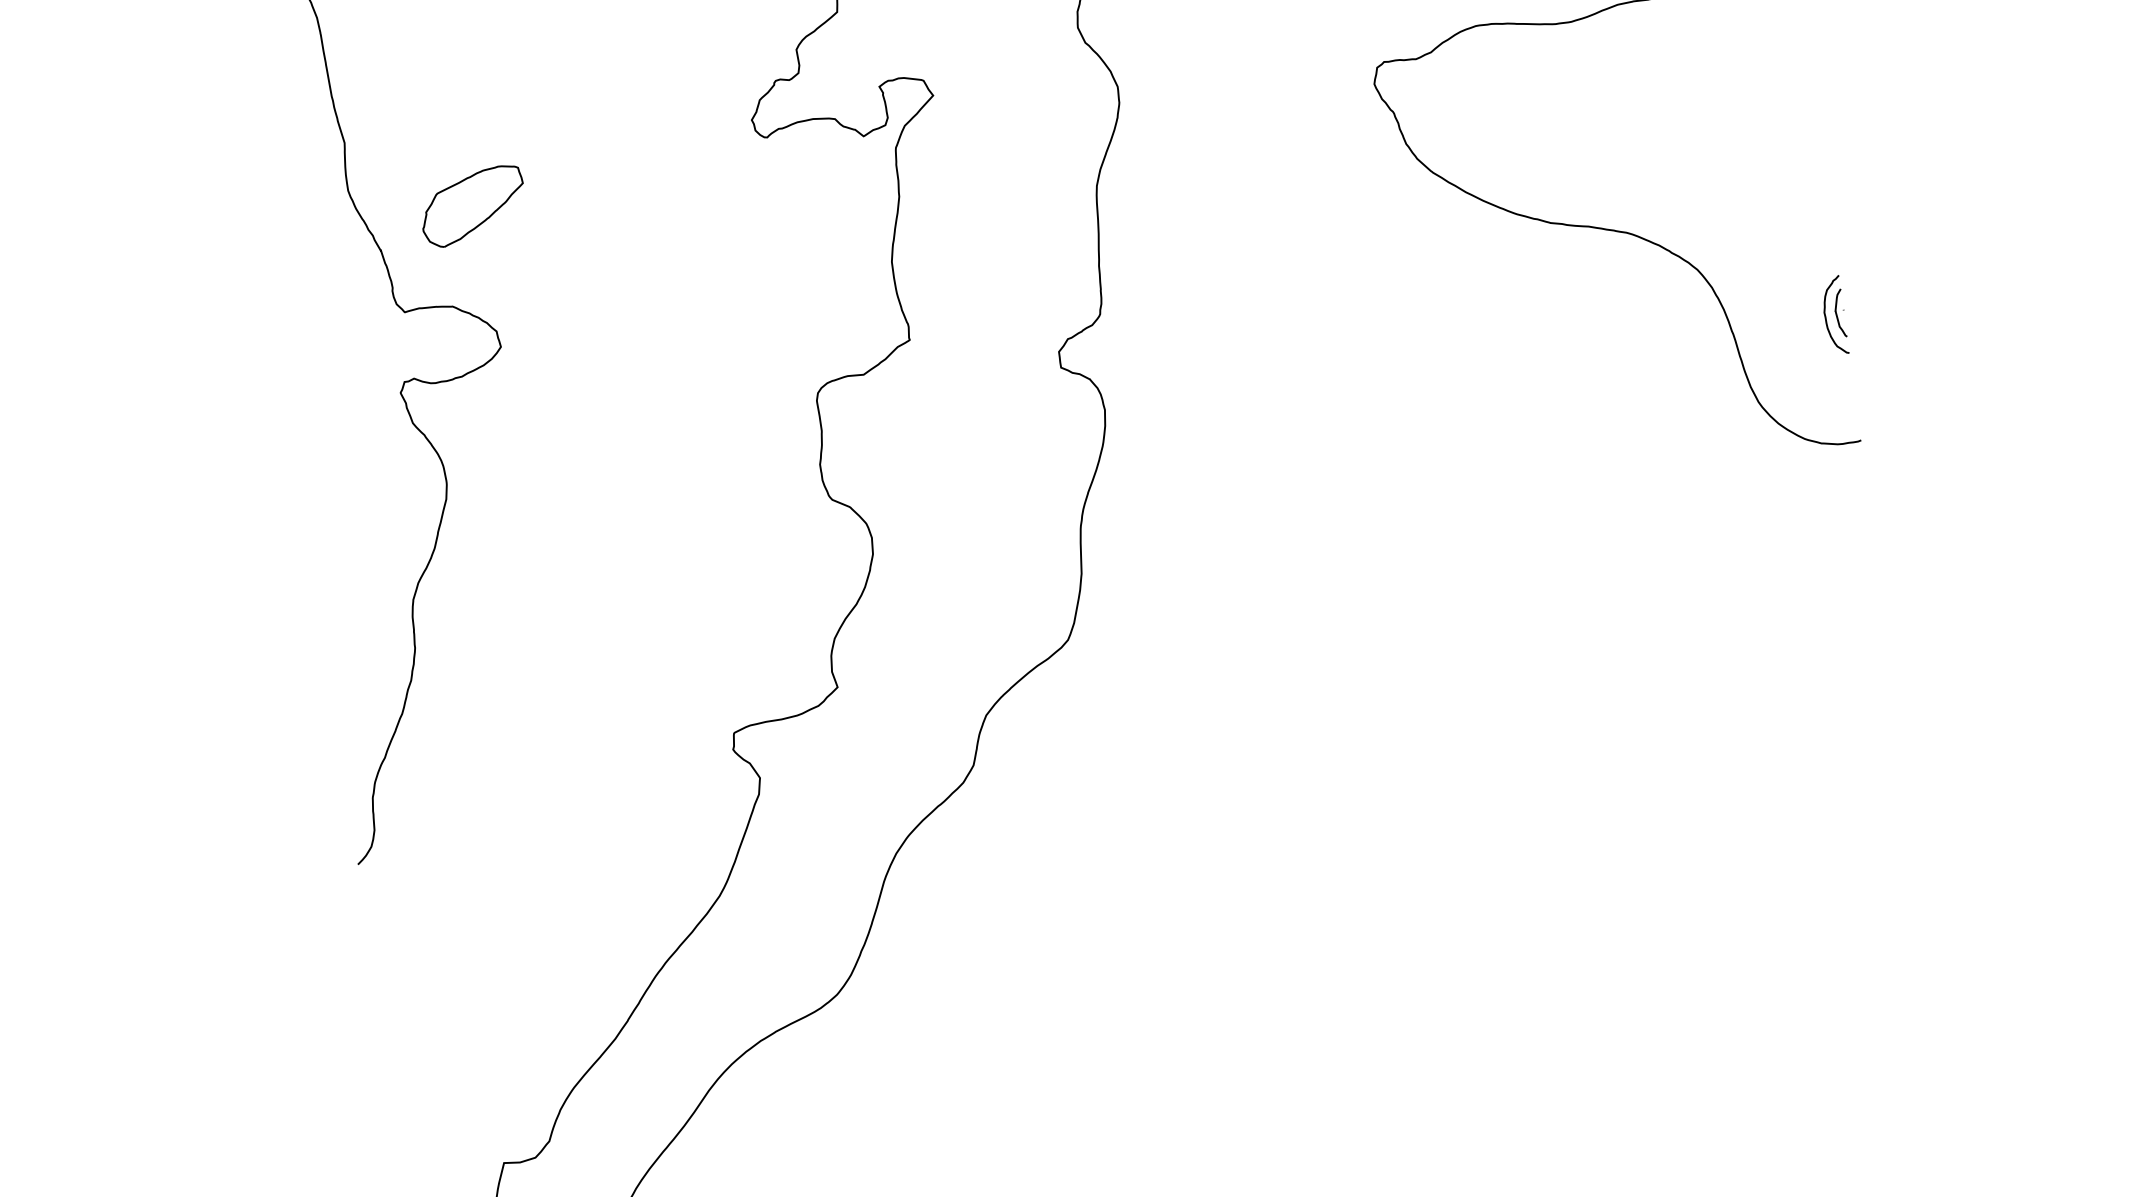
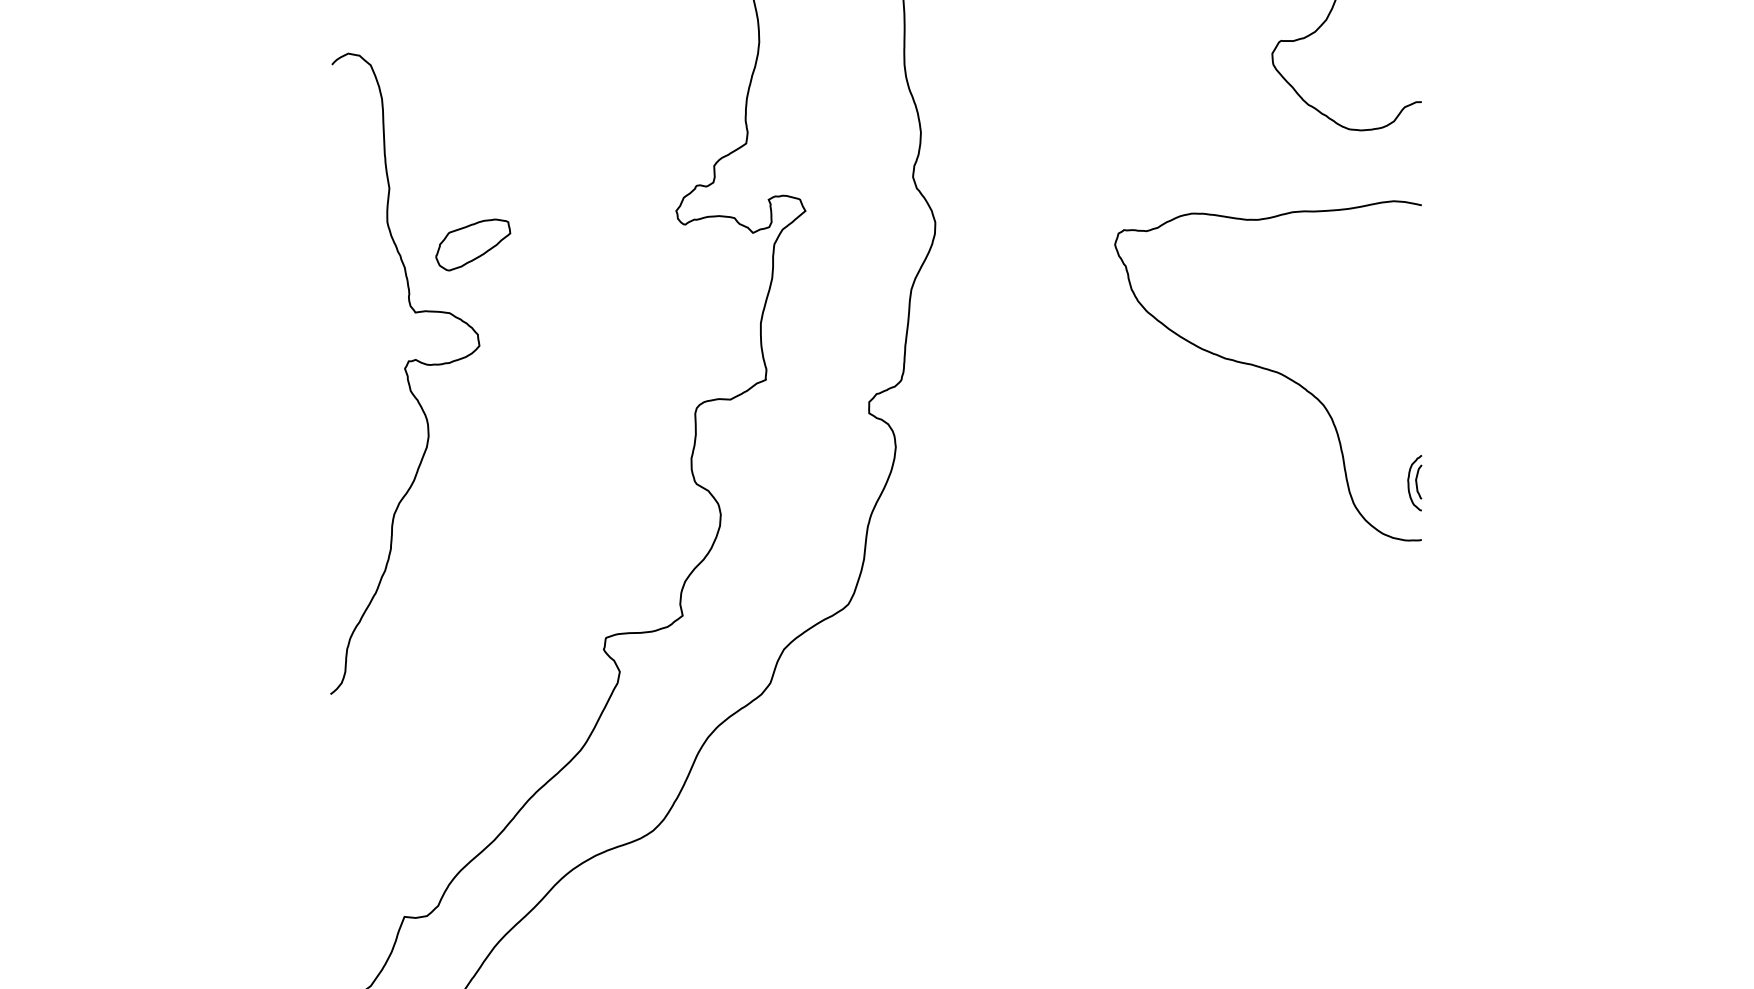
part: (1833, 314) -> (1414, 482), moved

